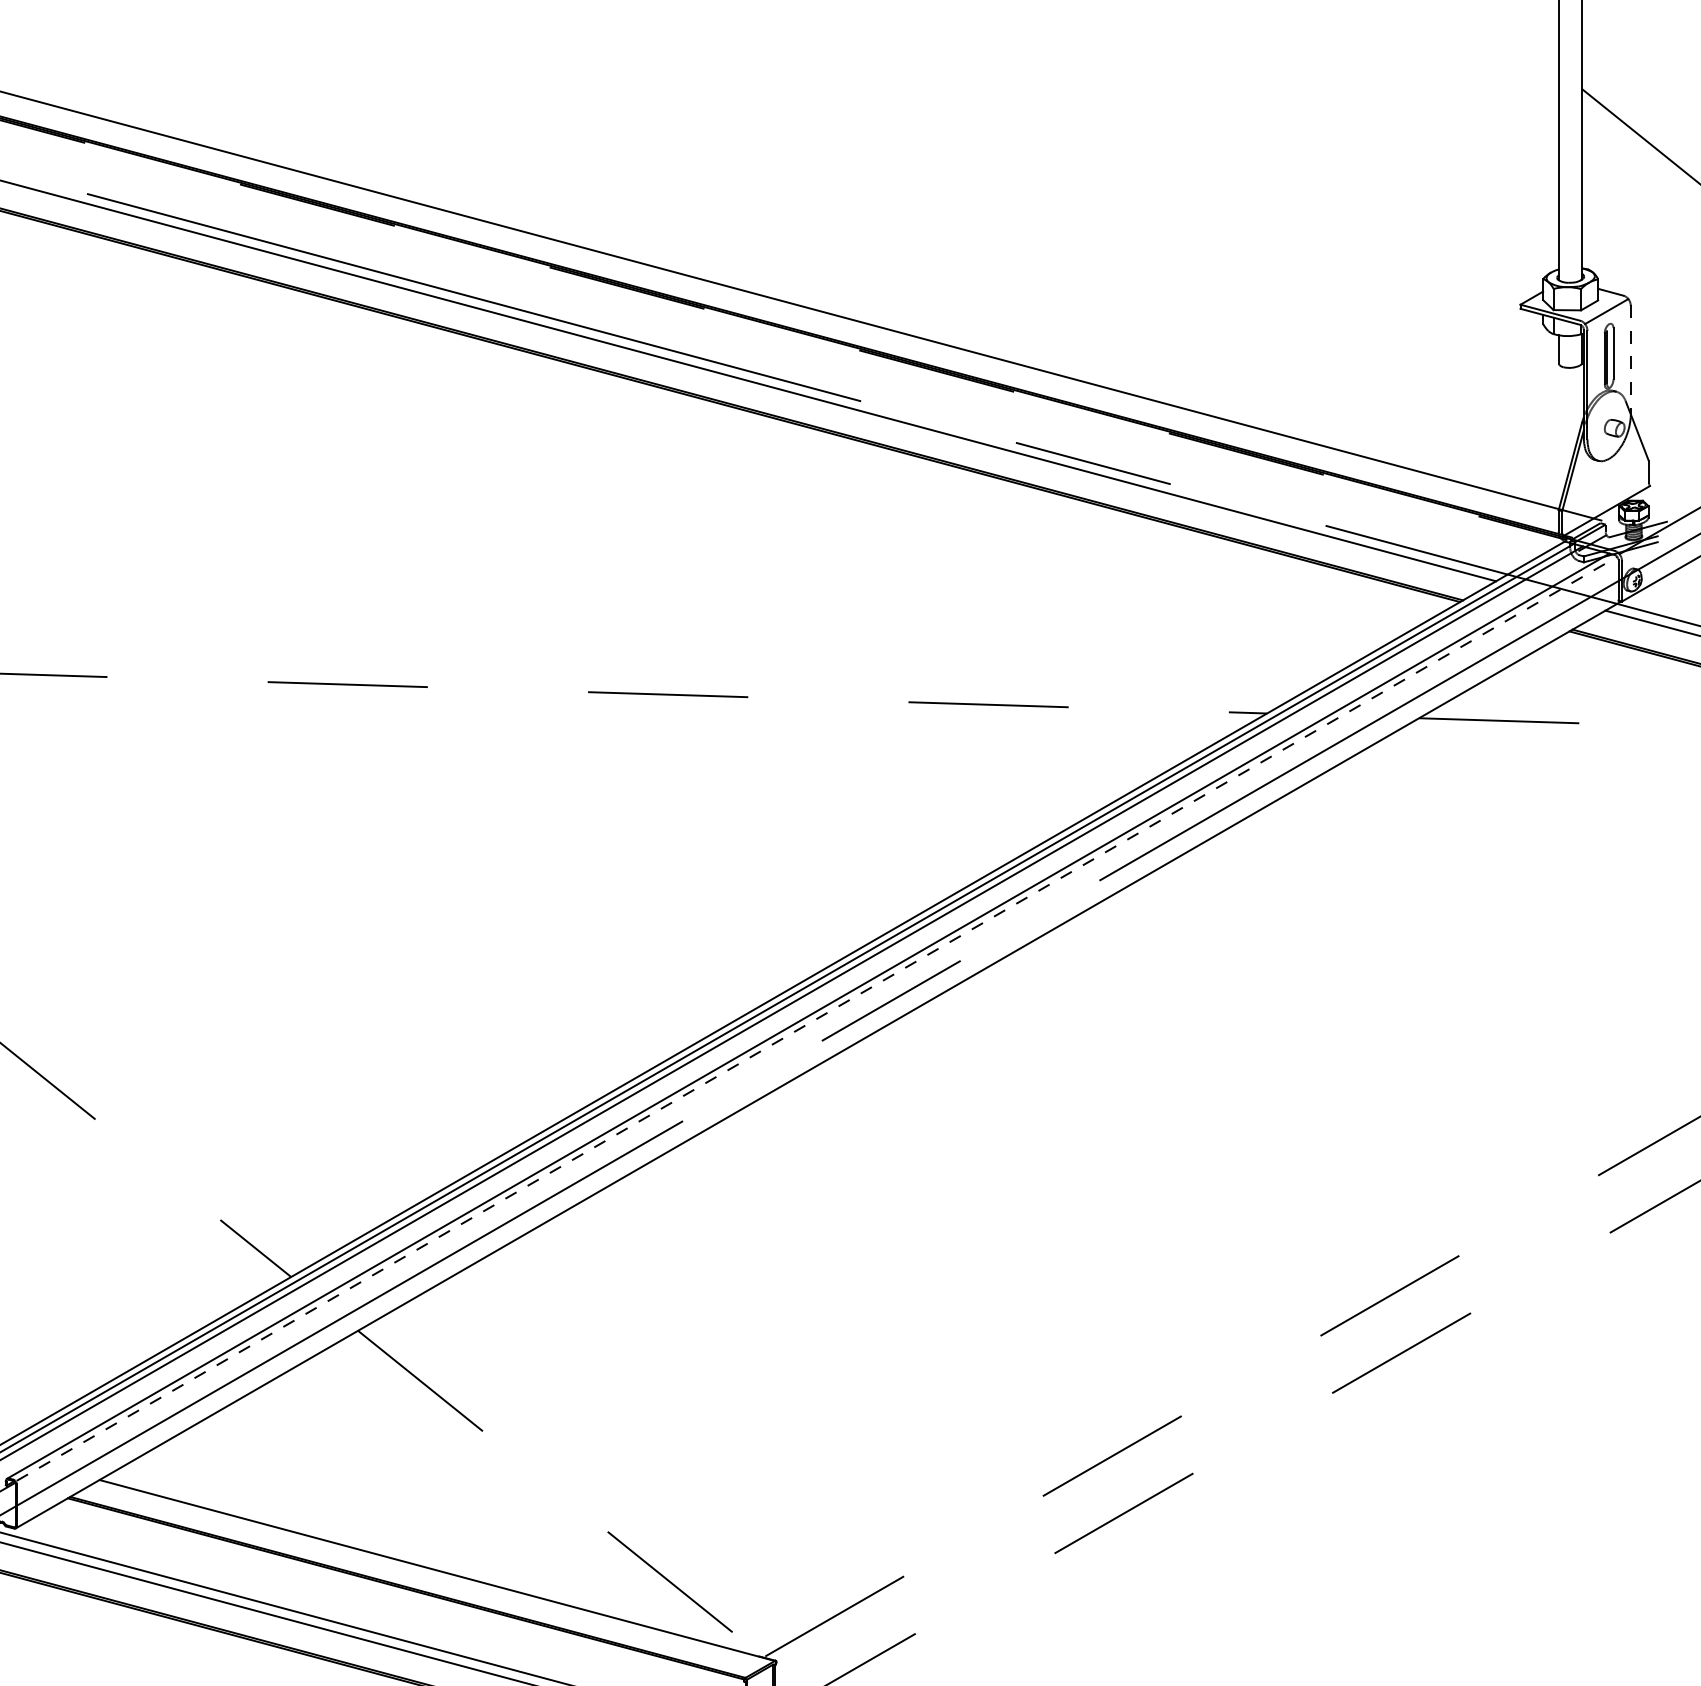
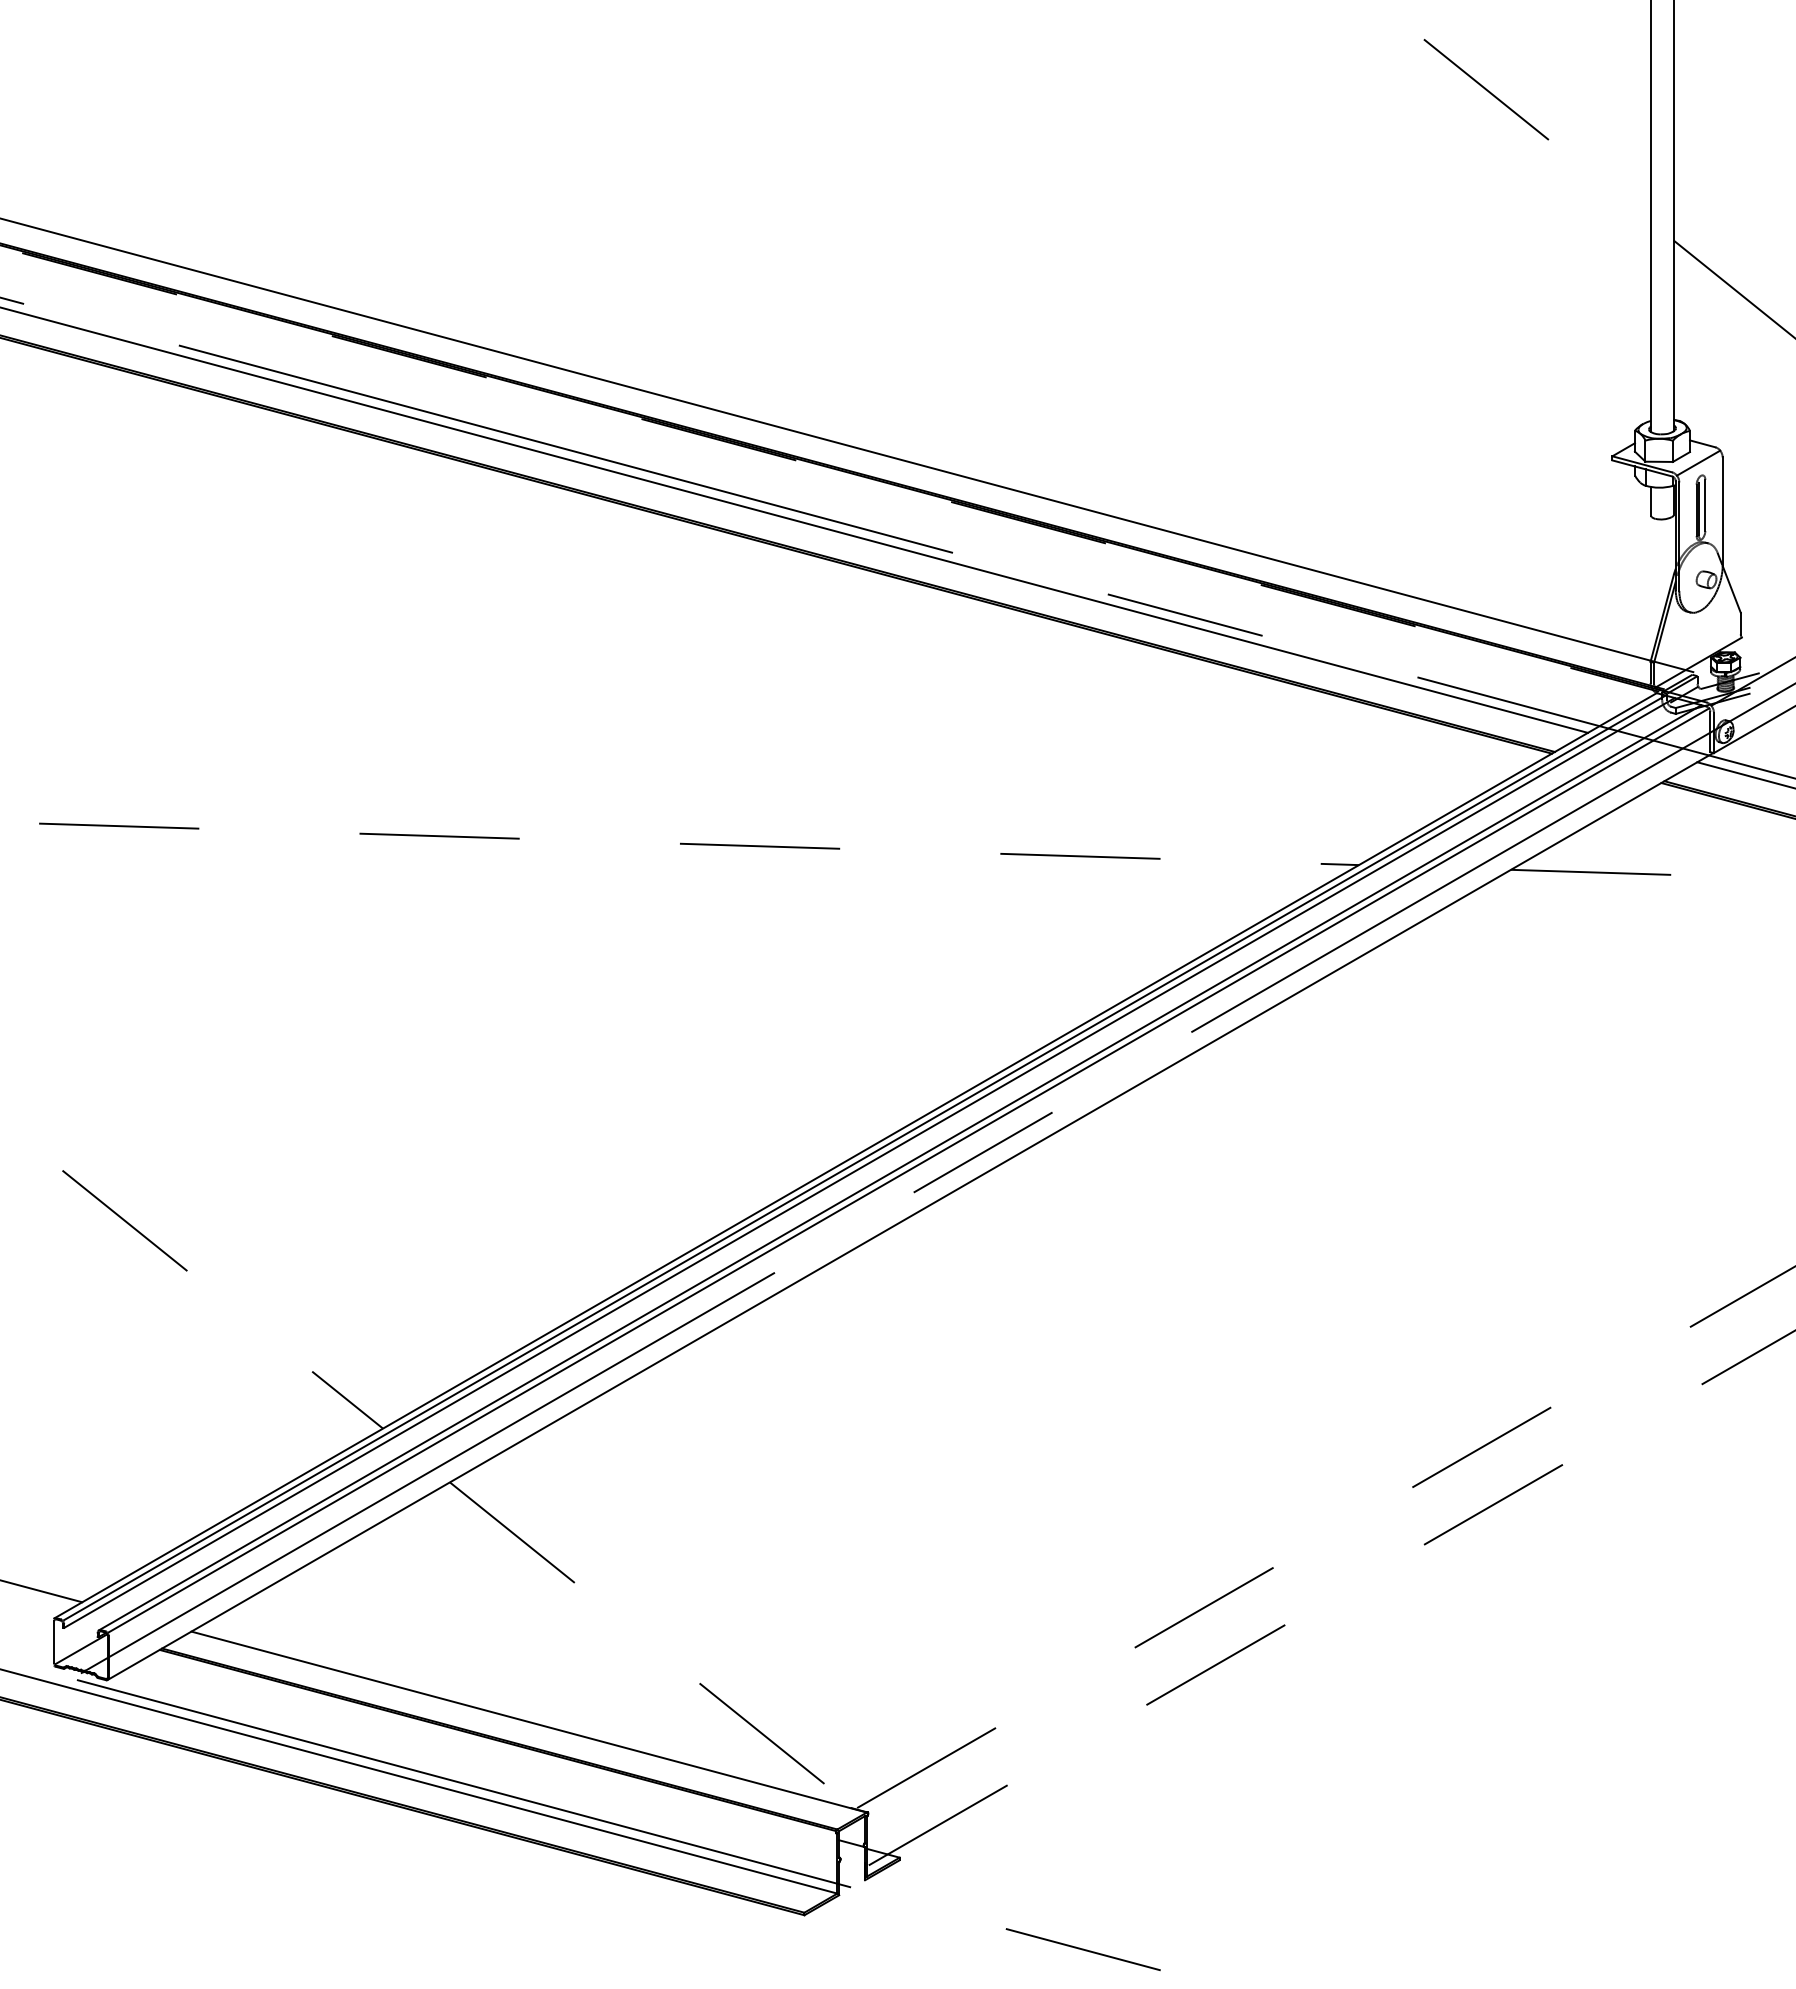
line: (1630, 359) -> (1722, 511), dashed -> solid
line: (817, 1018) -> (909, 1170), dashed -> solid

